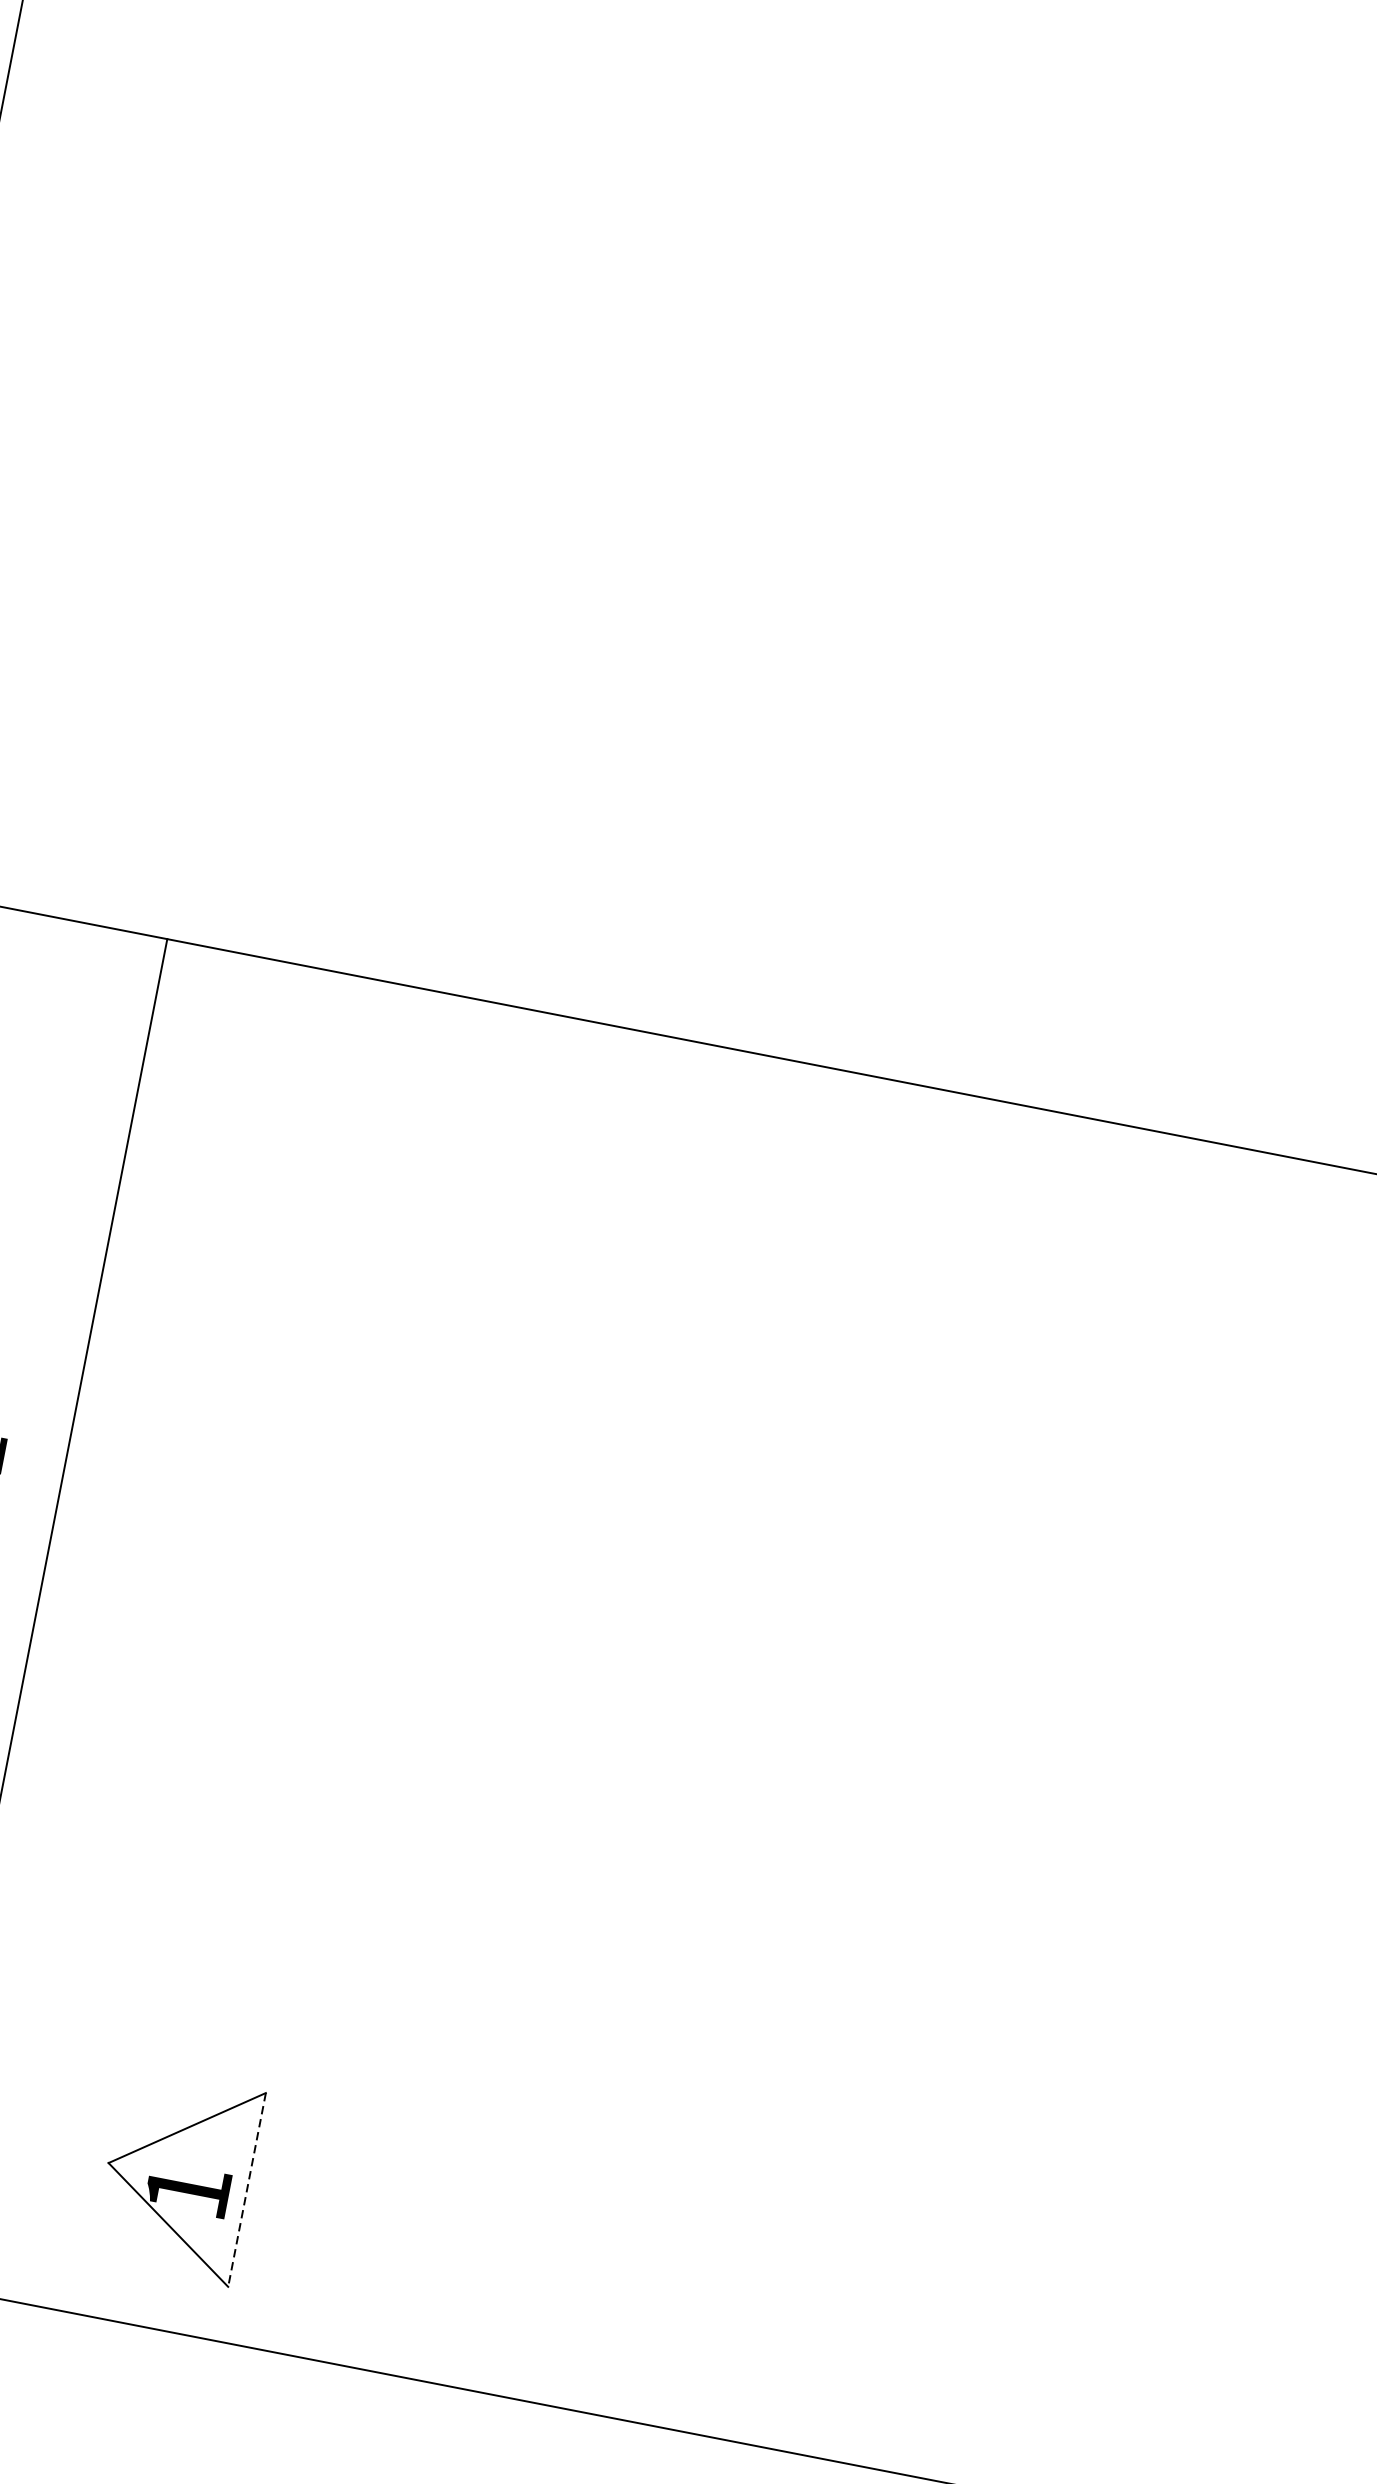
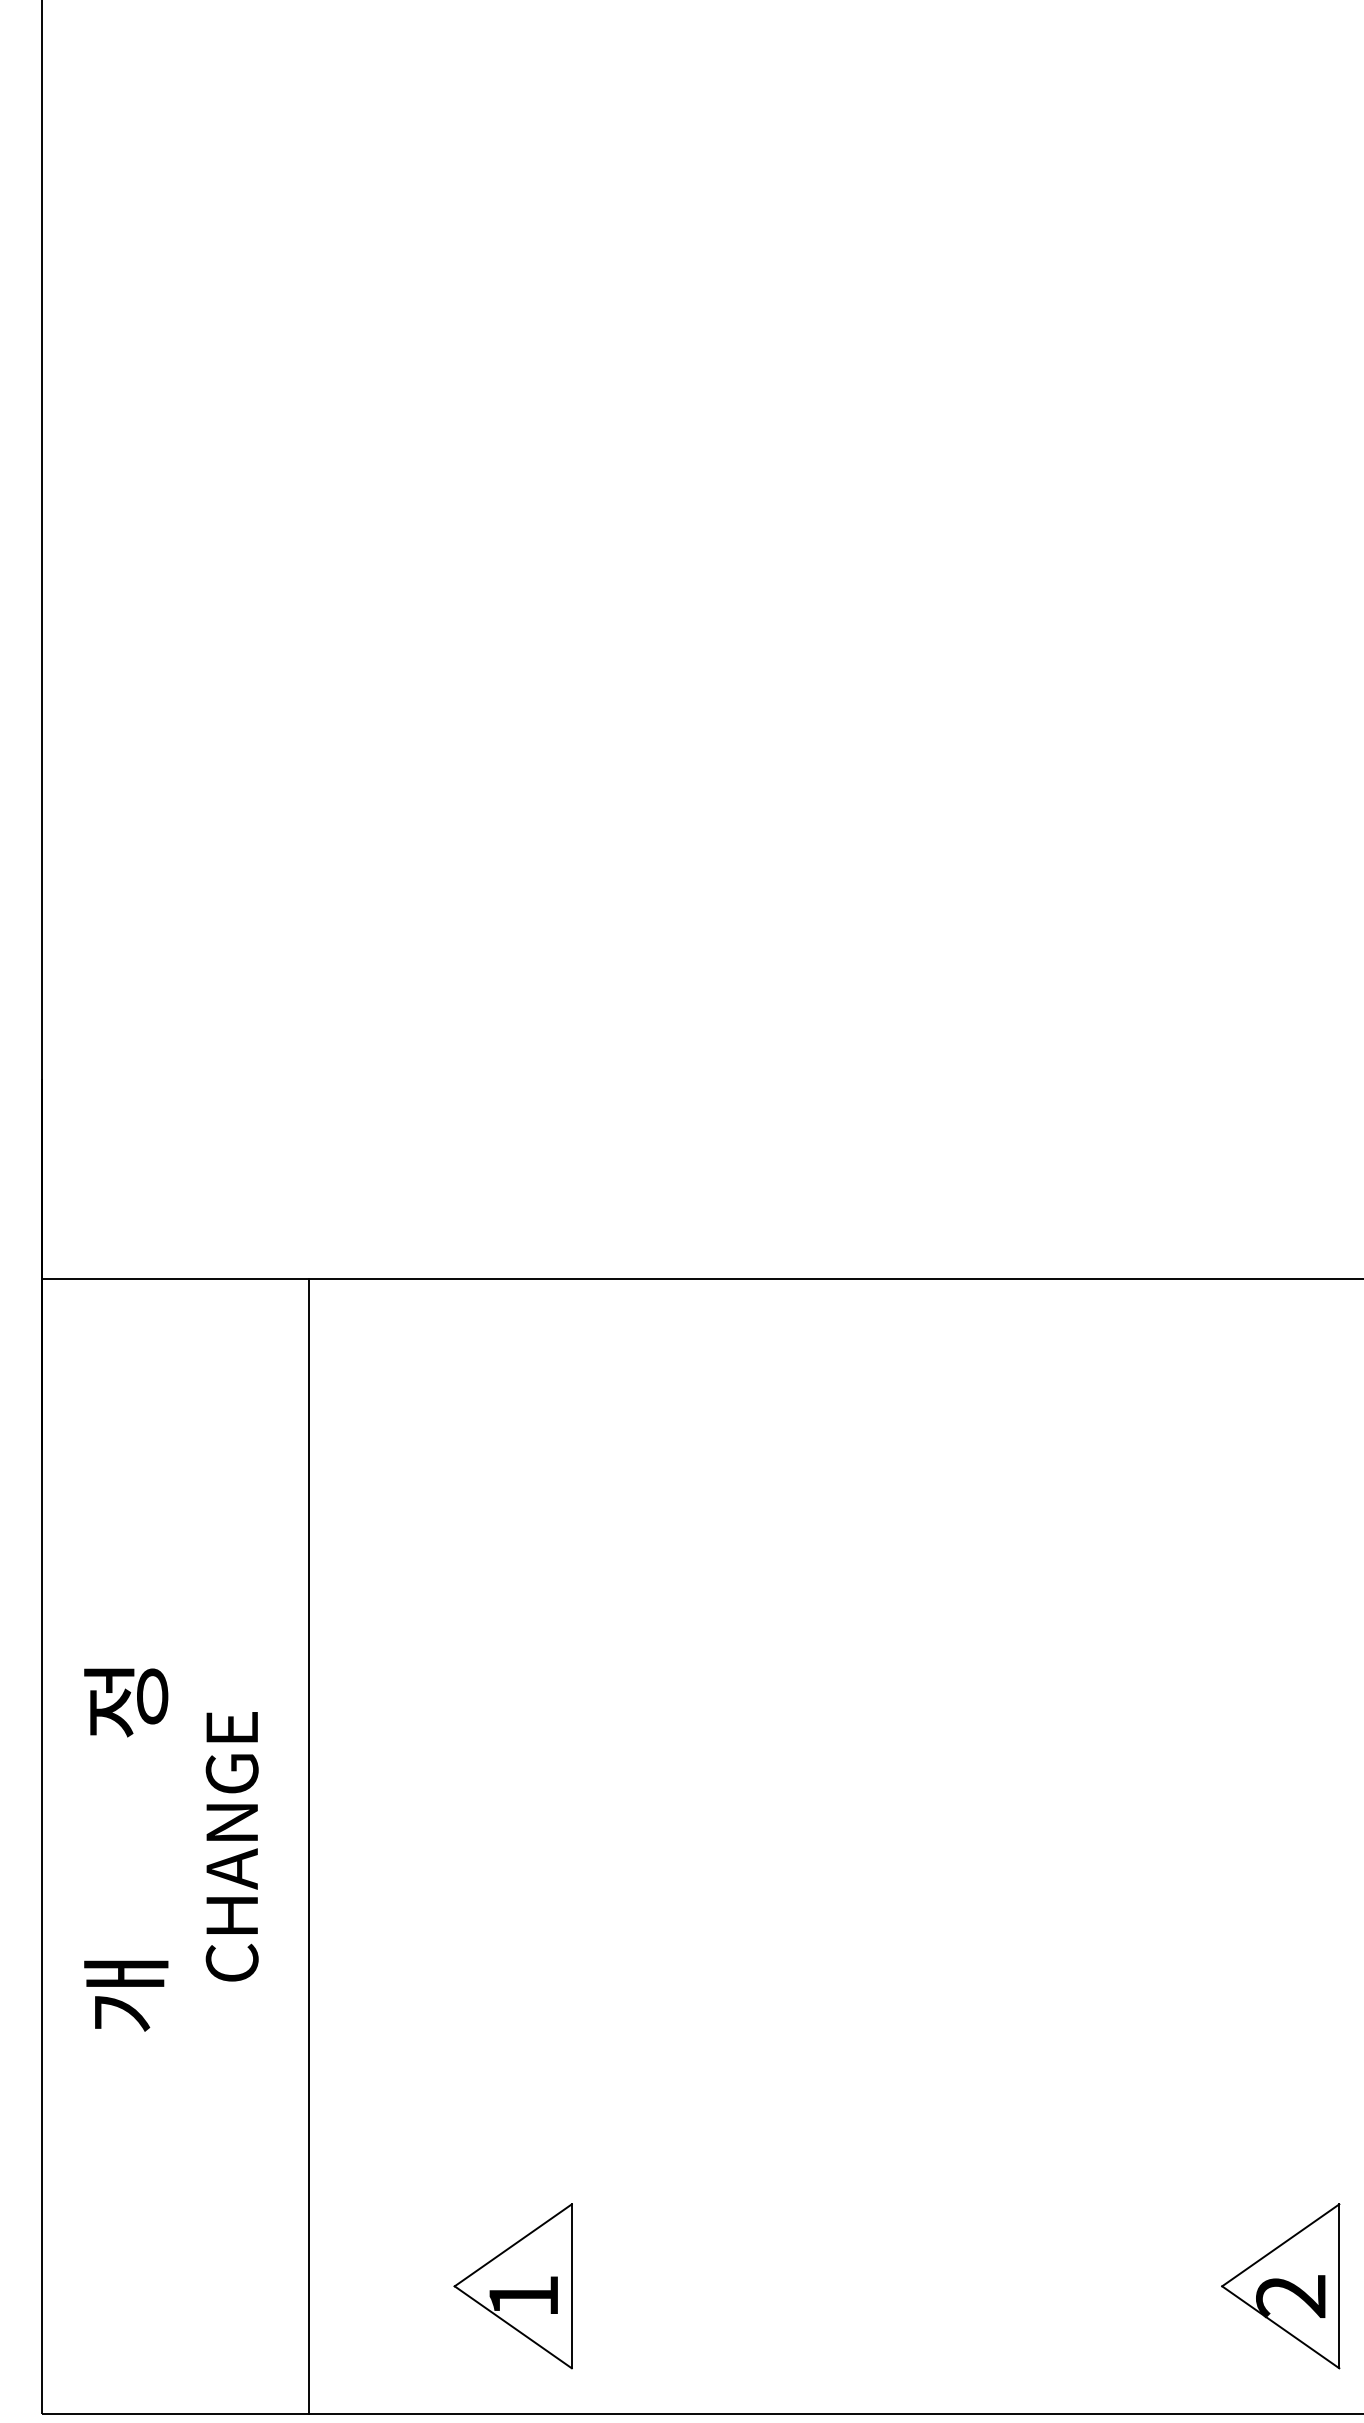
line: (246, 2190) -> (571, 2286), dashed -> solid
part: (1084, 2353) -> (1280, 2286), added

